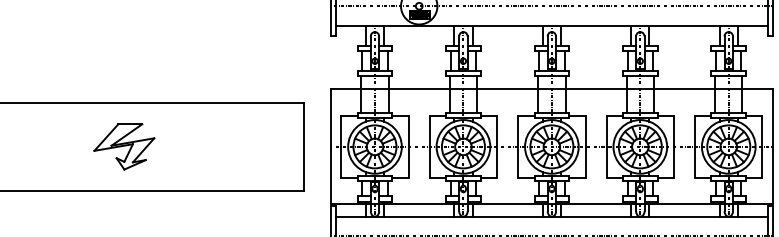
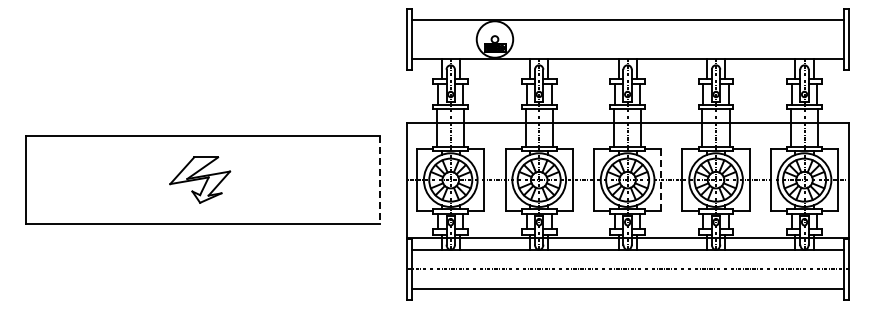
line: (551, 6) -> (627, 39), removed
line: (304, 147) -> (380, 180), solid -> dashed
line: (585, 147) -> (661, 180), solid -> dashed

